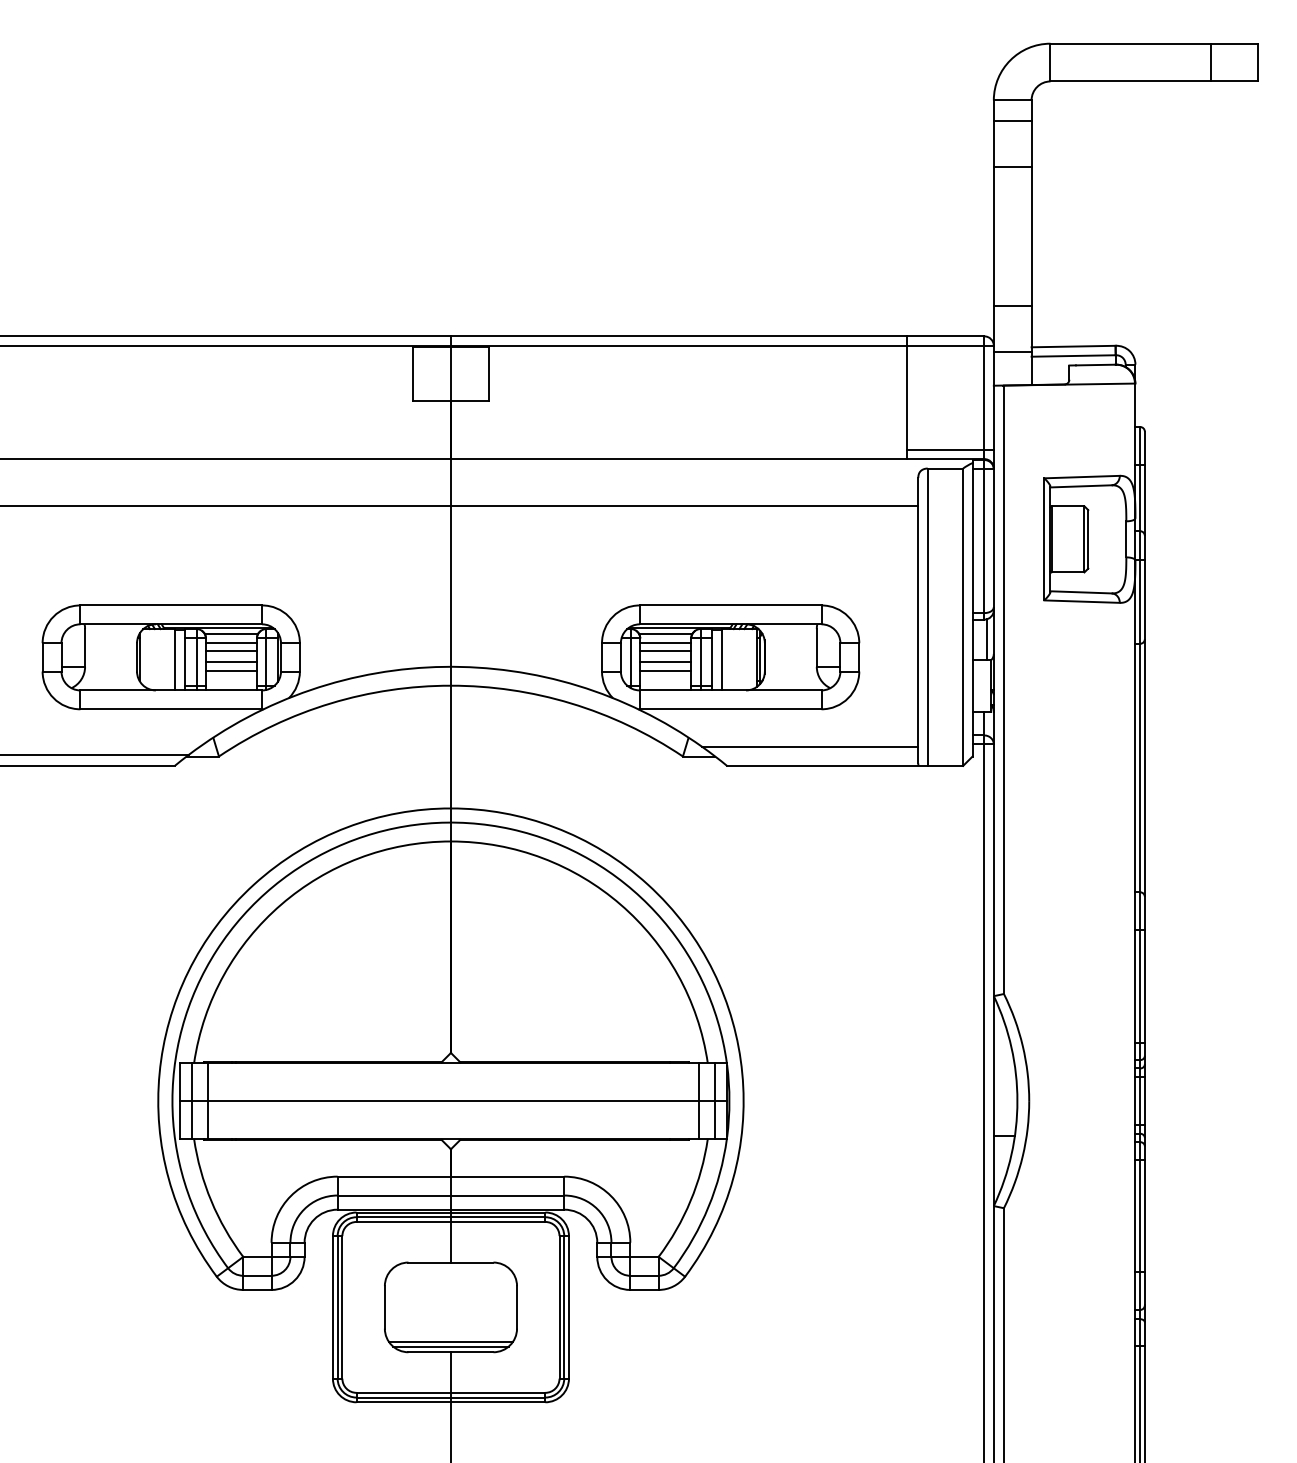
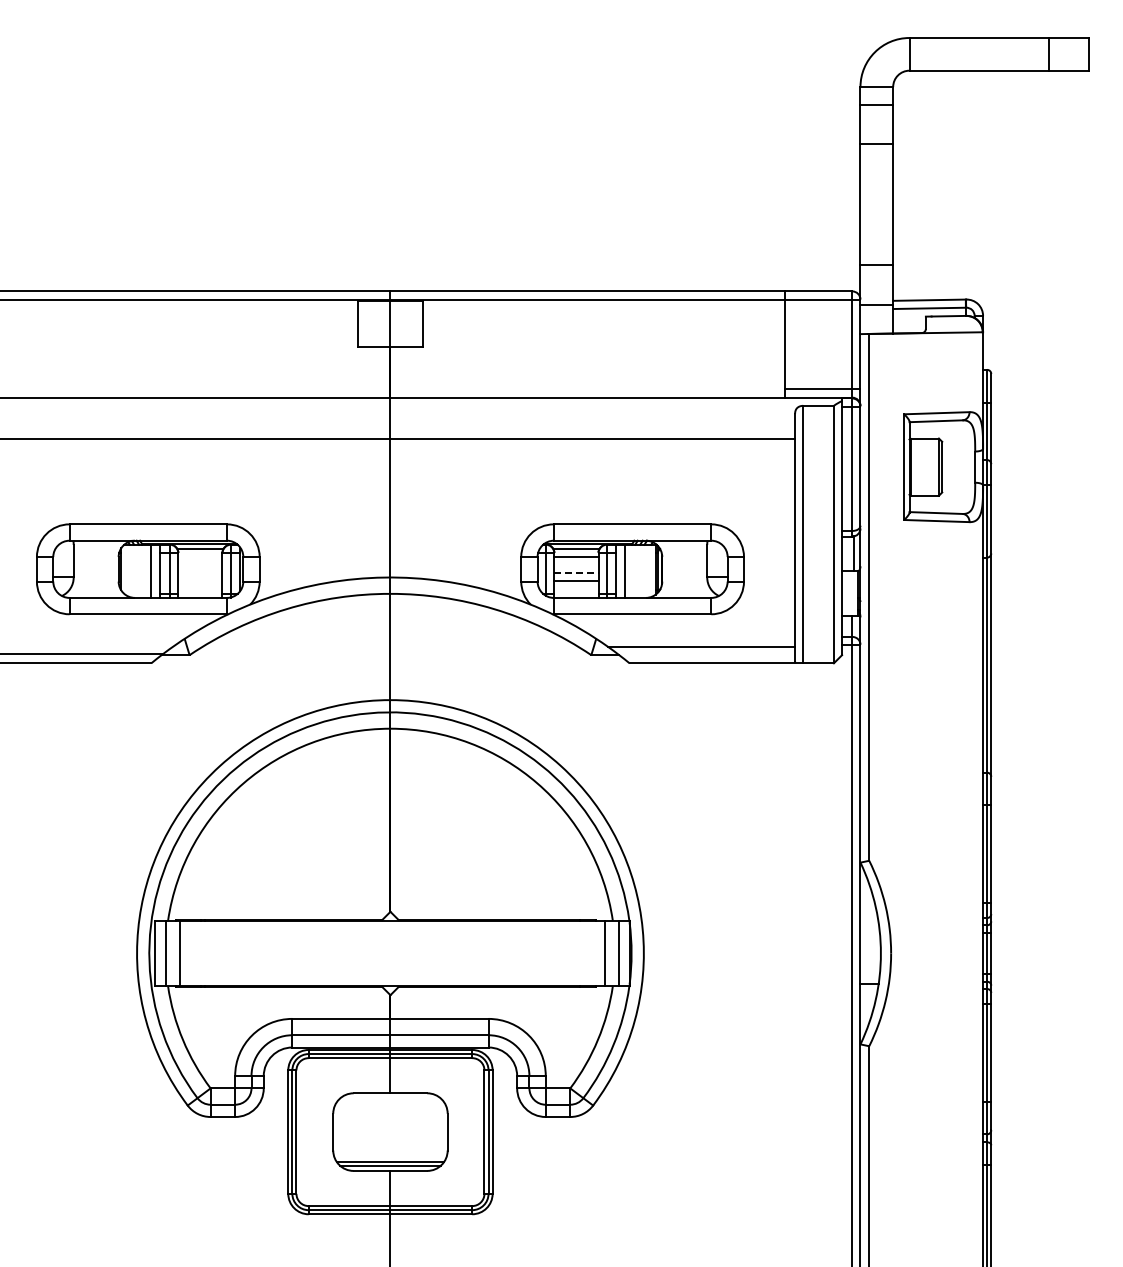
line: (231, 643) -> (200, 557), removed
line: (231, 650) -> (200, 563), removed
line: (665, 650) -> (576, 563), removed
line: (231, 662) -> (200, 573), removed
line: (665, 662) -> (576, 573), solid -> dashed
line: (231, 671) -> (200, 581), removed
line: (453, 1101) -> (392, 953), removed

